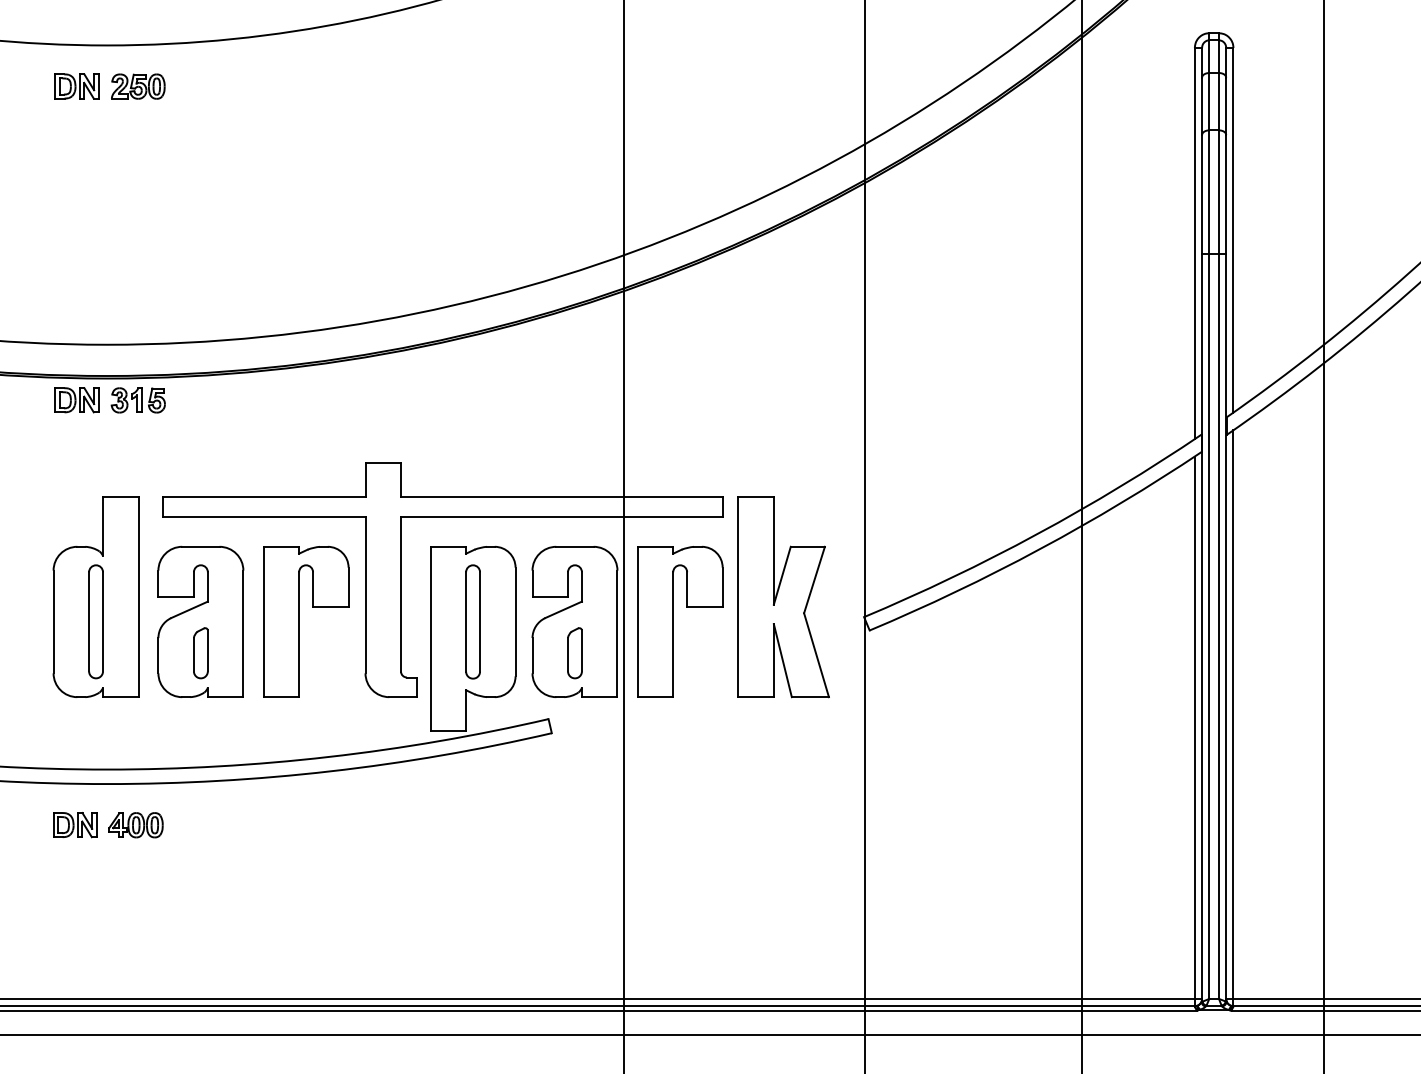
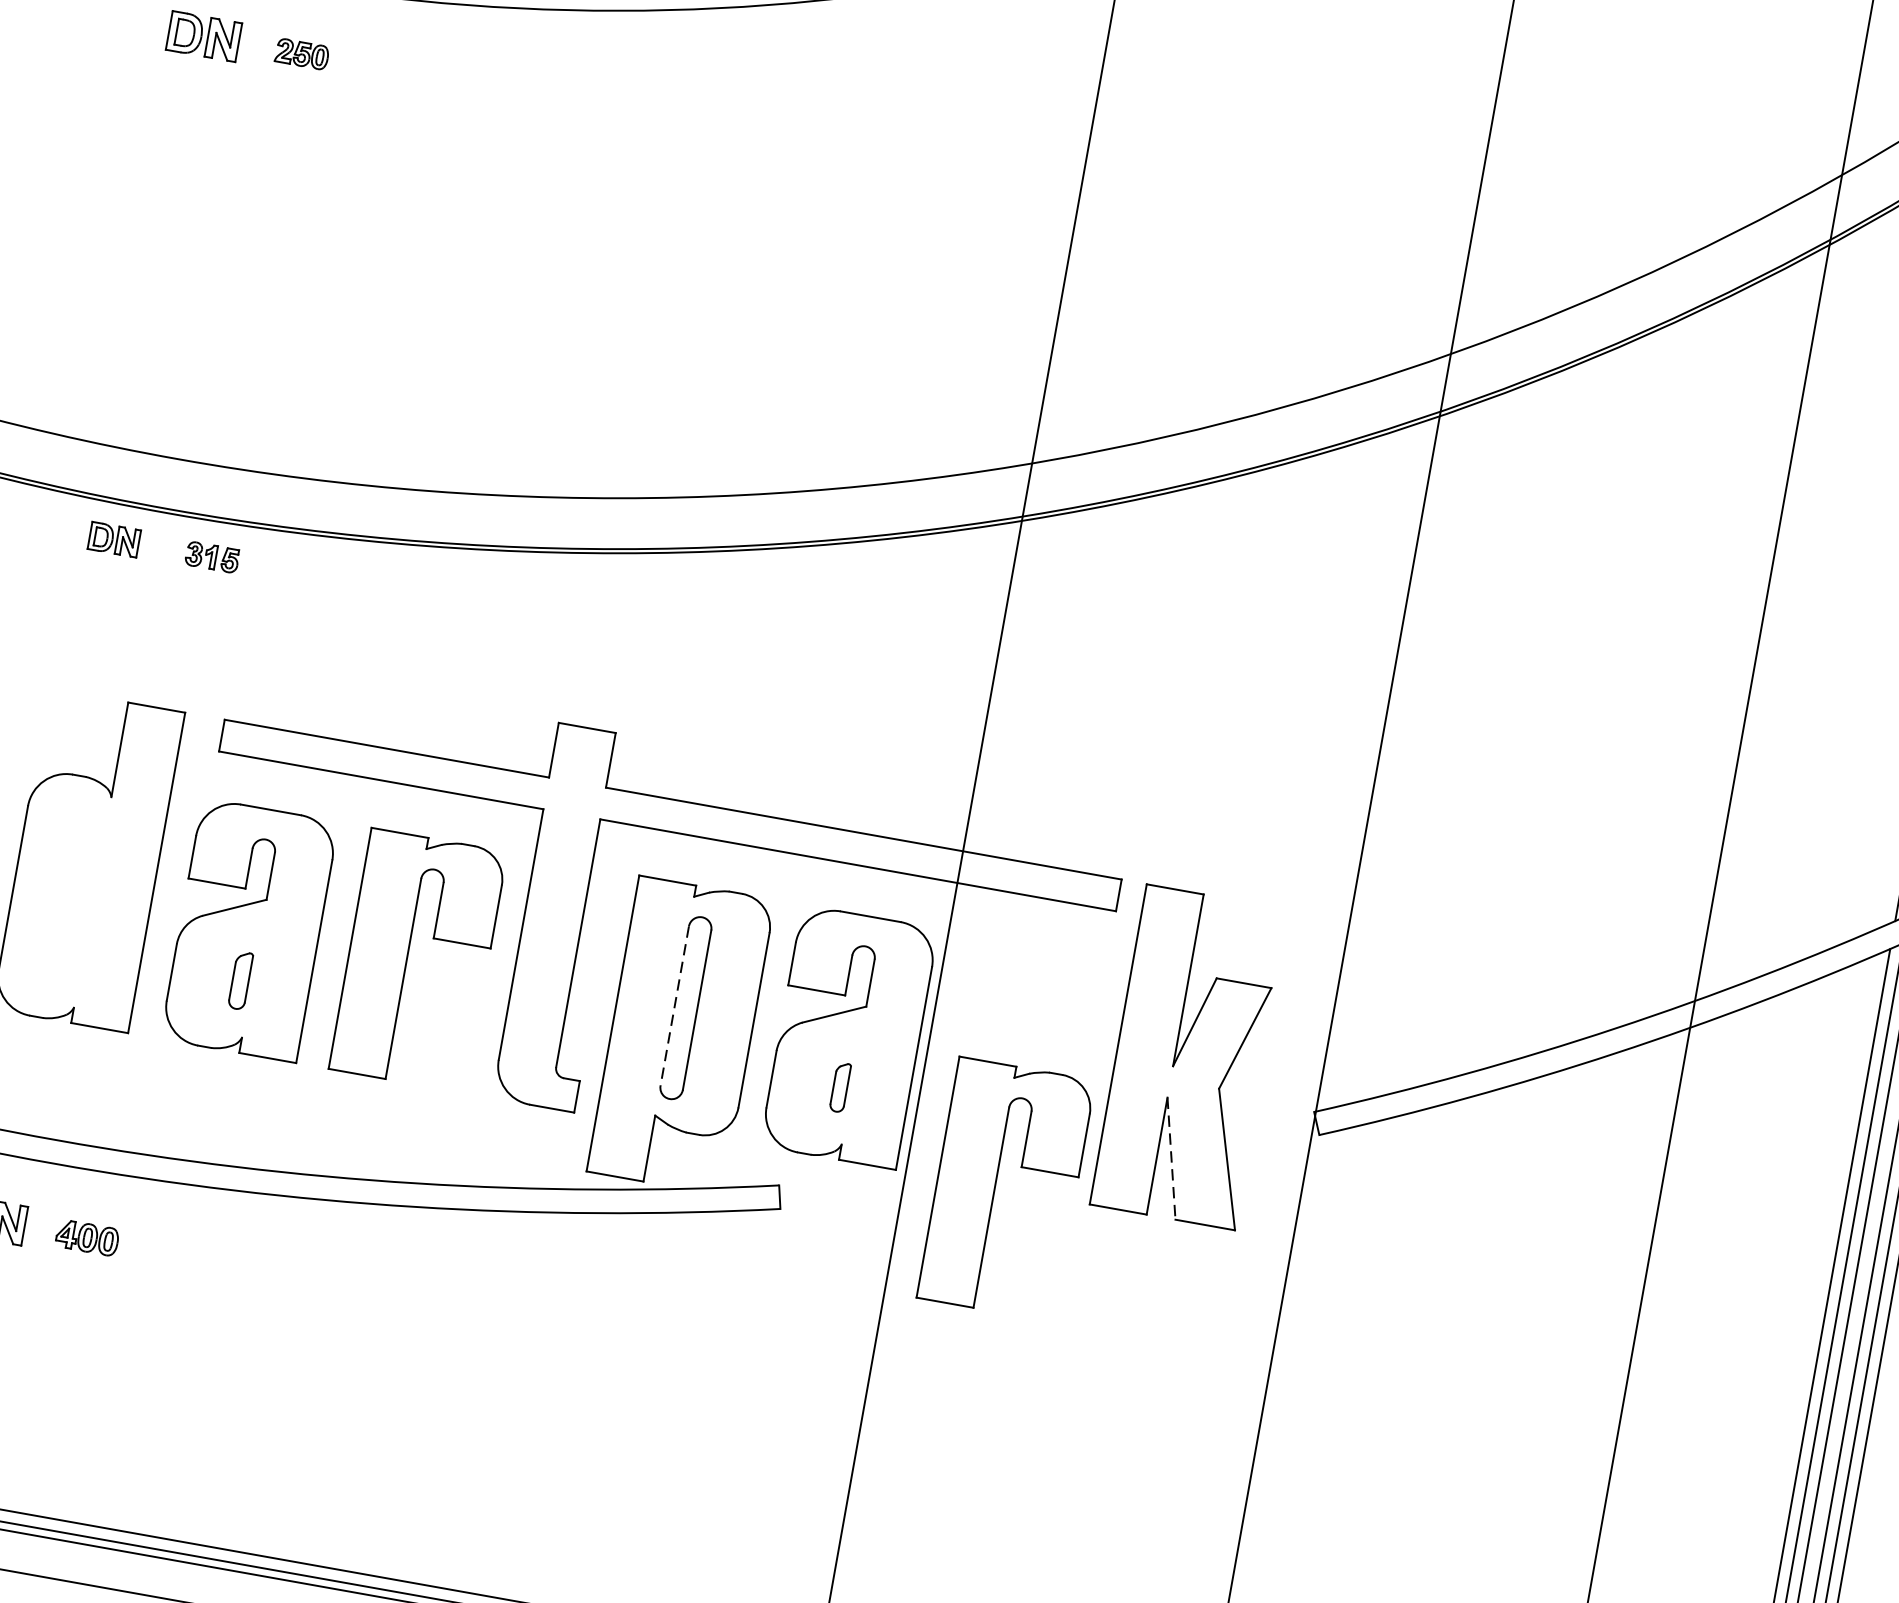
part: (138, 86) -> (302, 54), size x0.6
part: (76, 400) -> (113, 539), size x0.7
part: (137, 400) -> (211, 557), size x0.6
part: (95, 621) -> (80, 899), removed
line: (466, 621) -> (675, 1005), solid -> dashed
part: (673, 621) -> (995, 1186), moved
part: (200, 653) -> (239, 980), size x0.7
part: (574, 653) -> (839, 1087), size x0.6
line: (782, 660) -> (1170, 1158), solid -> dashed
part: (135, 825) -> (86, 1238), size x0.7

